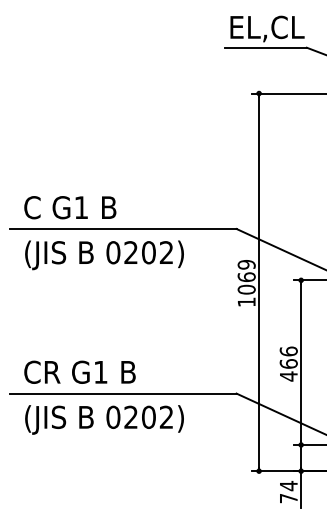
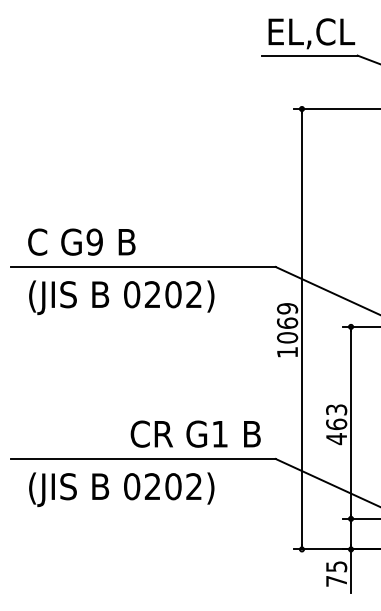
text: (81, 207) -> (94, 241), G1 -> G9
text: (288, 351) -> (336, 409), 466 -> 463
text: (79, 371) -> (195, 433), moved
text: (288, 485) -> (336, 566), 74 -> 75

